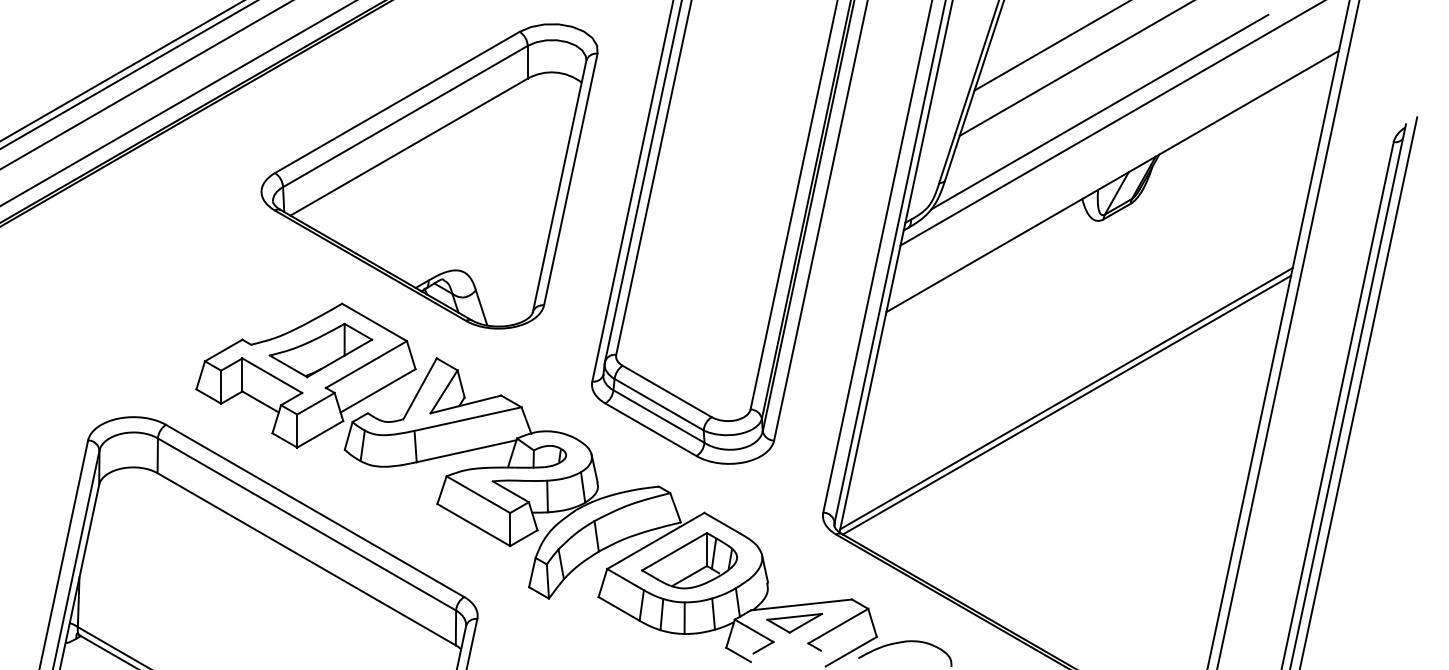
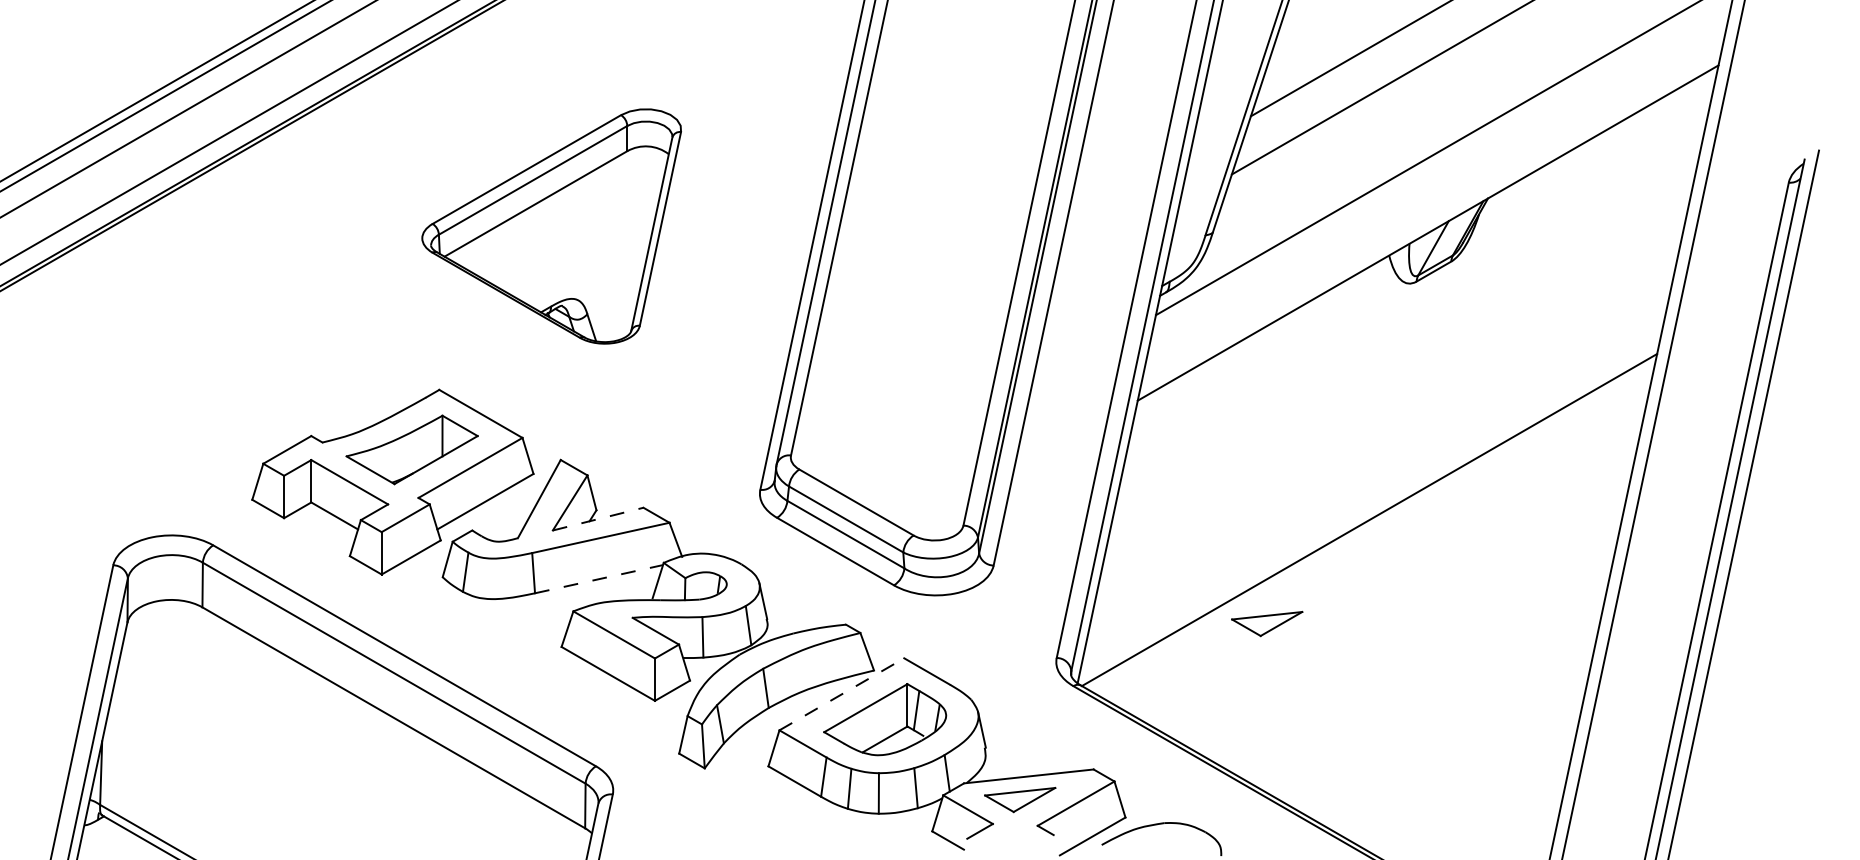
line: (1099, 111) -> (1411, 143), removed
part: (429, 176) -> (551, 226), size x0.6
line: (1066, 398) -> (1368, 511), removed
line: (466, 404) -> (598, 519), solid -> dashed
line: (466, 451) -> (599, 579), solid -> dashed
part: (987, 486) -> (1267, 624), added
line: (656, 541) -> (842, 694), solid -> dashed

